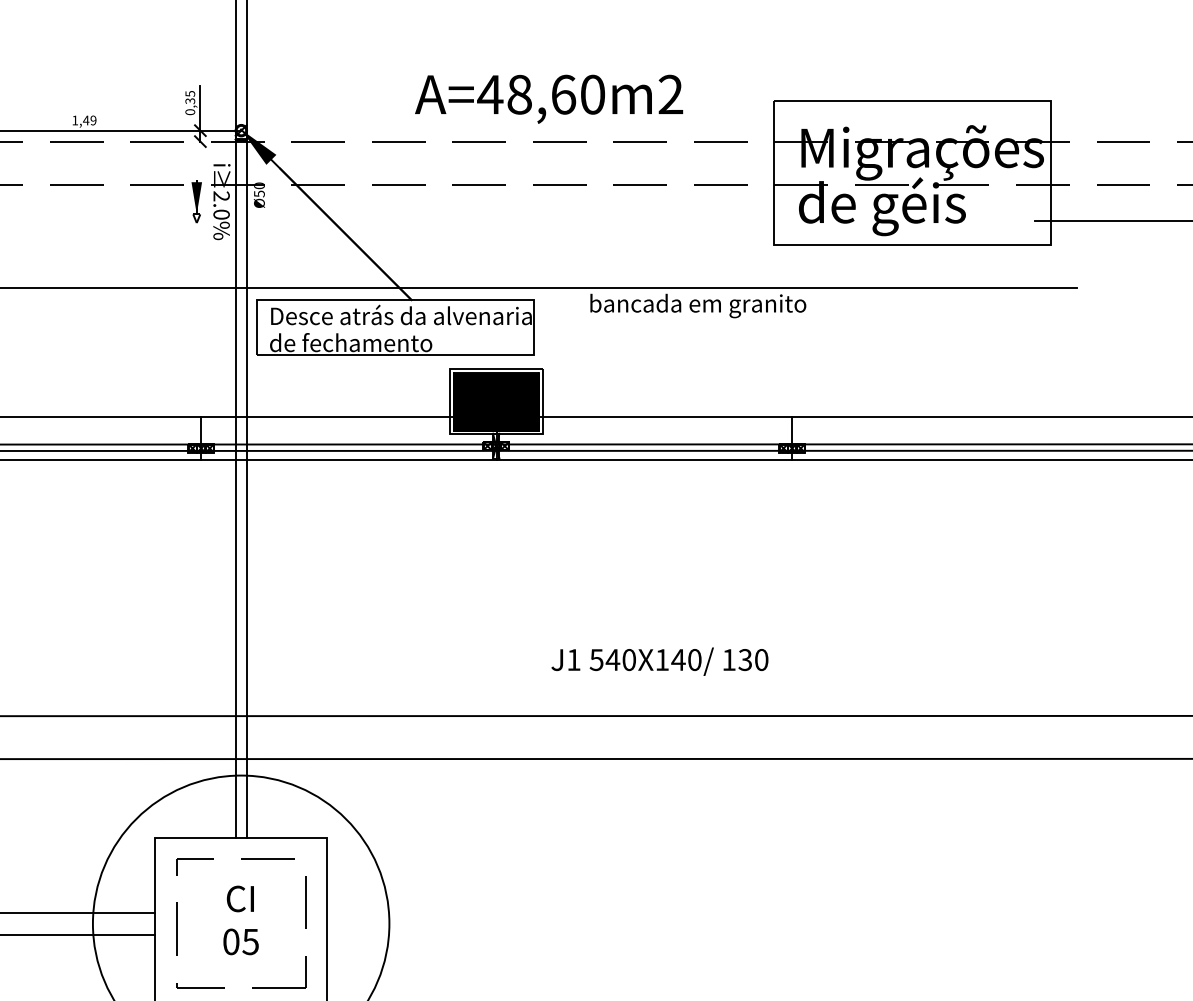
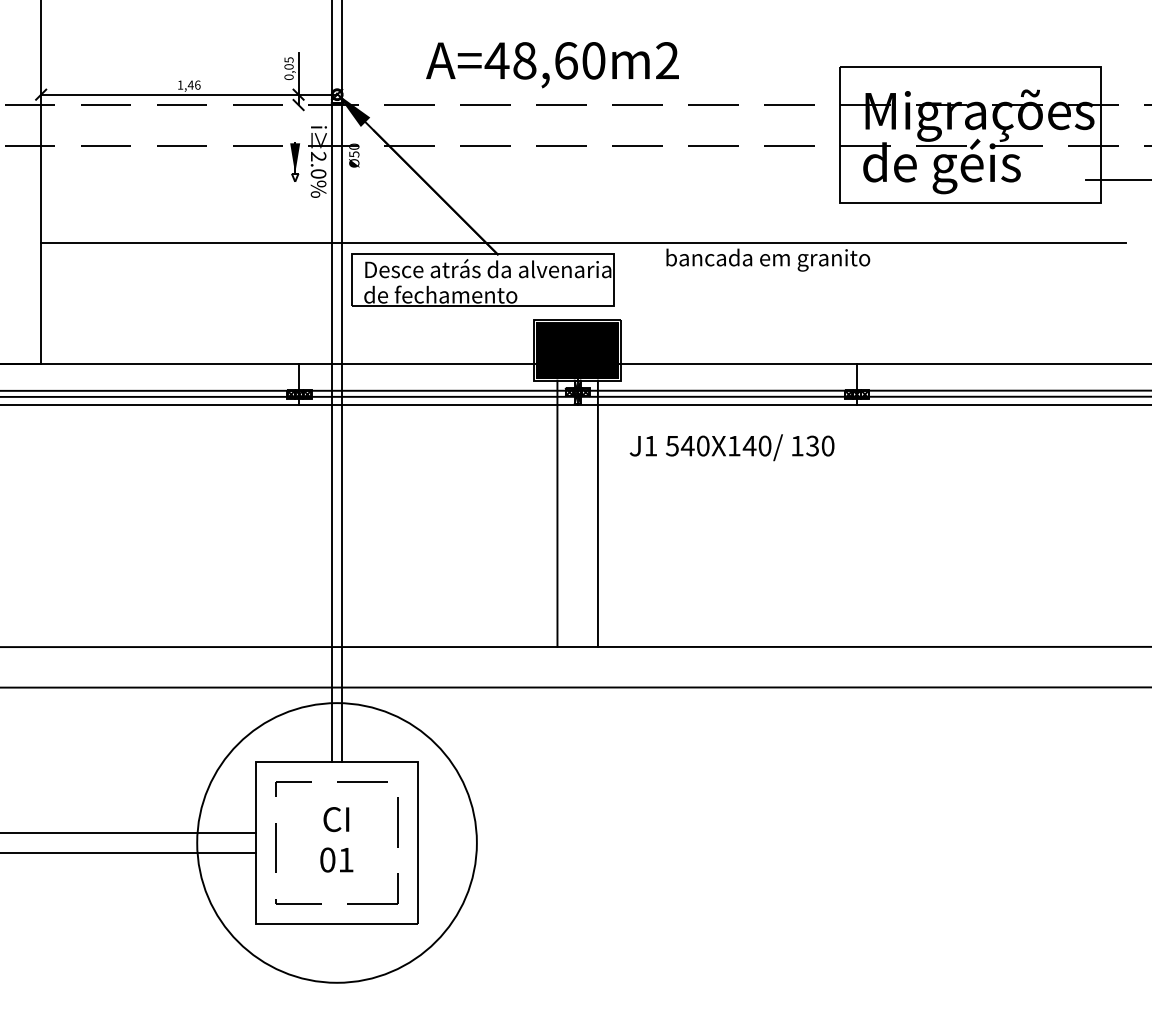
text: (549, 99) -> (552, 65), moved
text: (189, 100) -> (288, 66), 0,35 -> 0,05
text: (93, 119) -> (197, 84), 1,49 -> 1,46
line: (474, 574) -> (557, 513), added
line: (517, 574) -> (597, 513), added
text: (659, 661) -> (731, 447), moved
text: (250, 942) -> (345, 860), 05 -> 01

